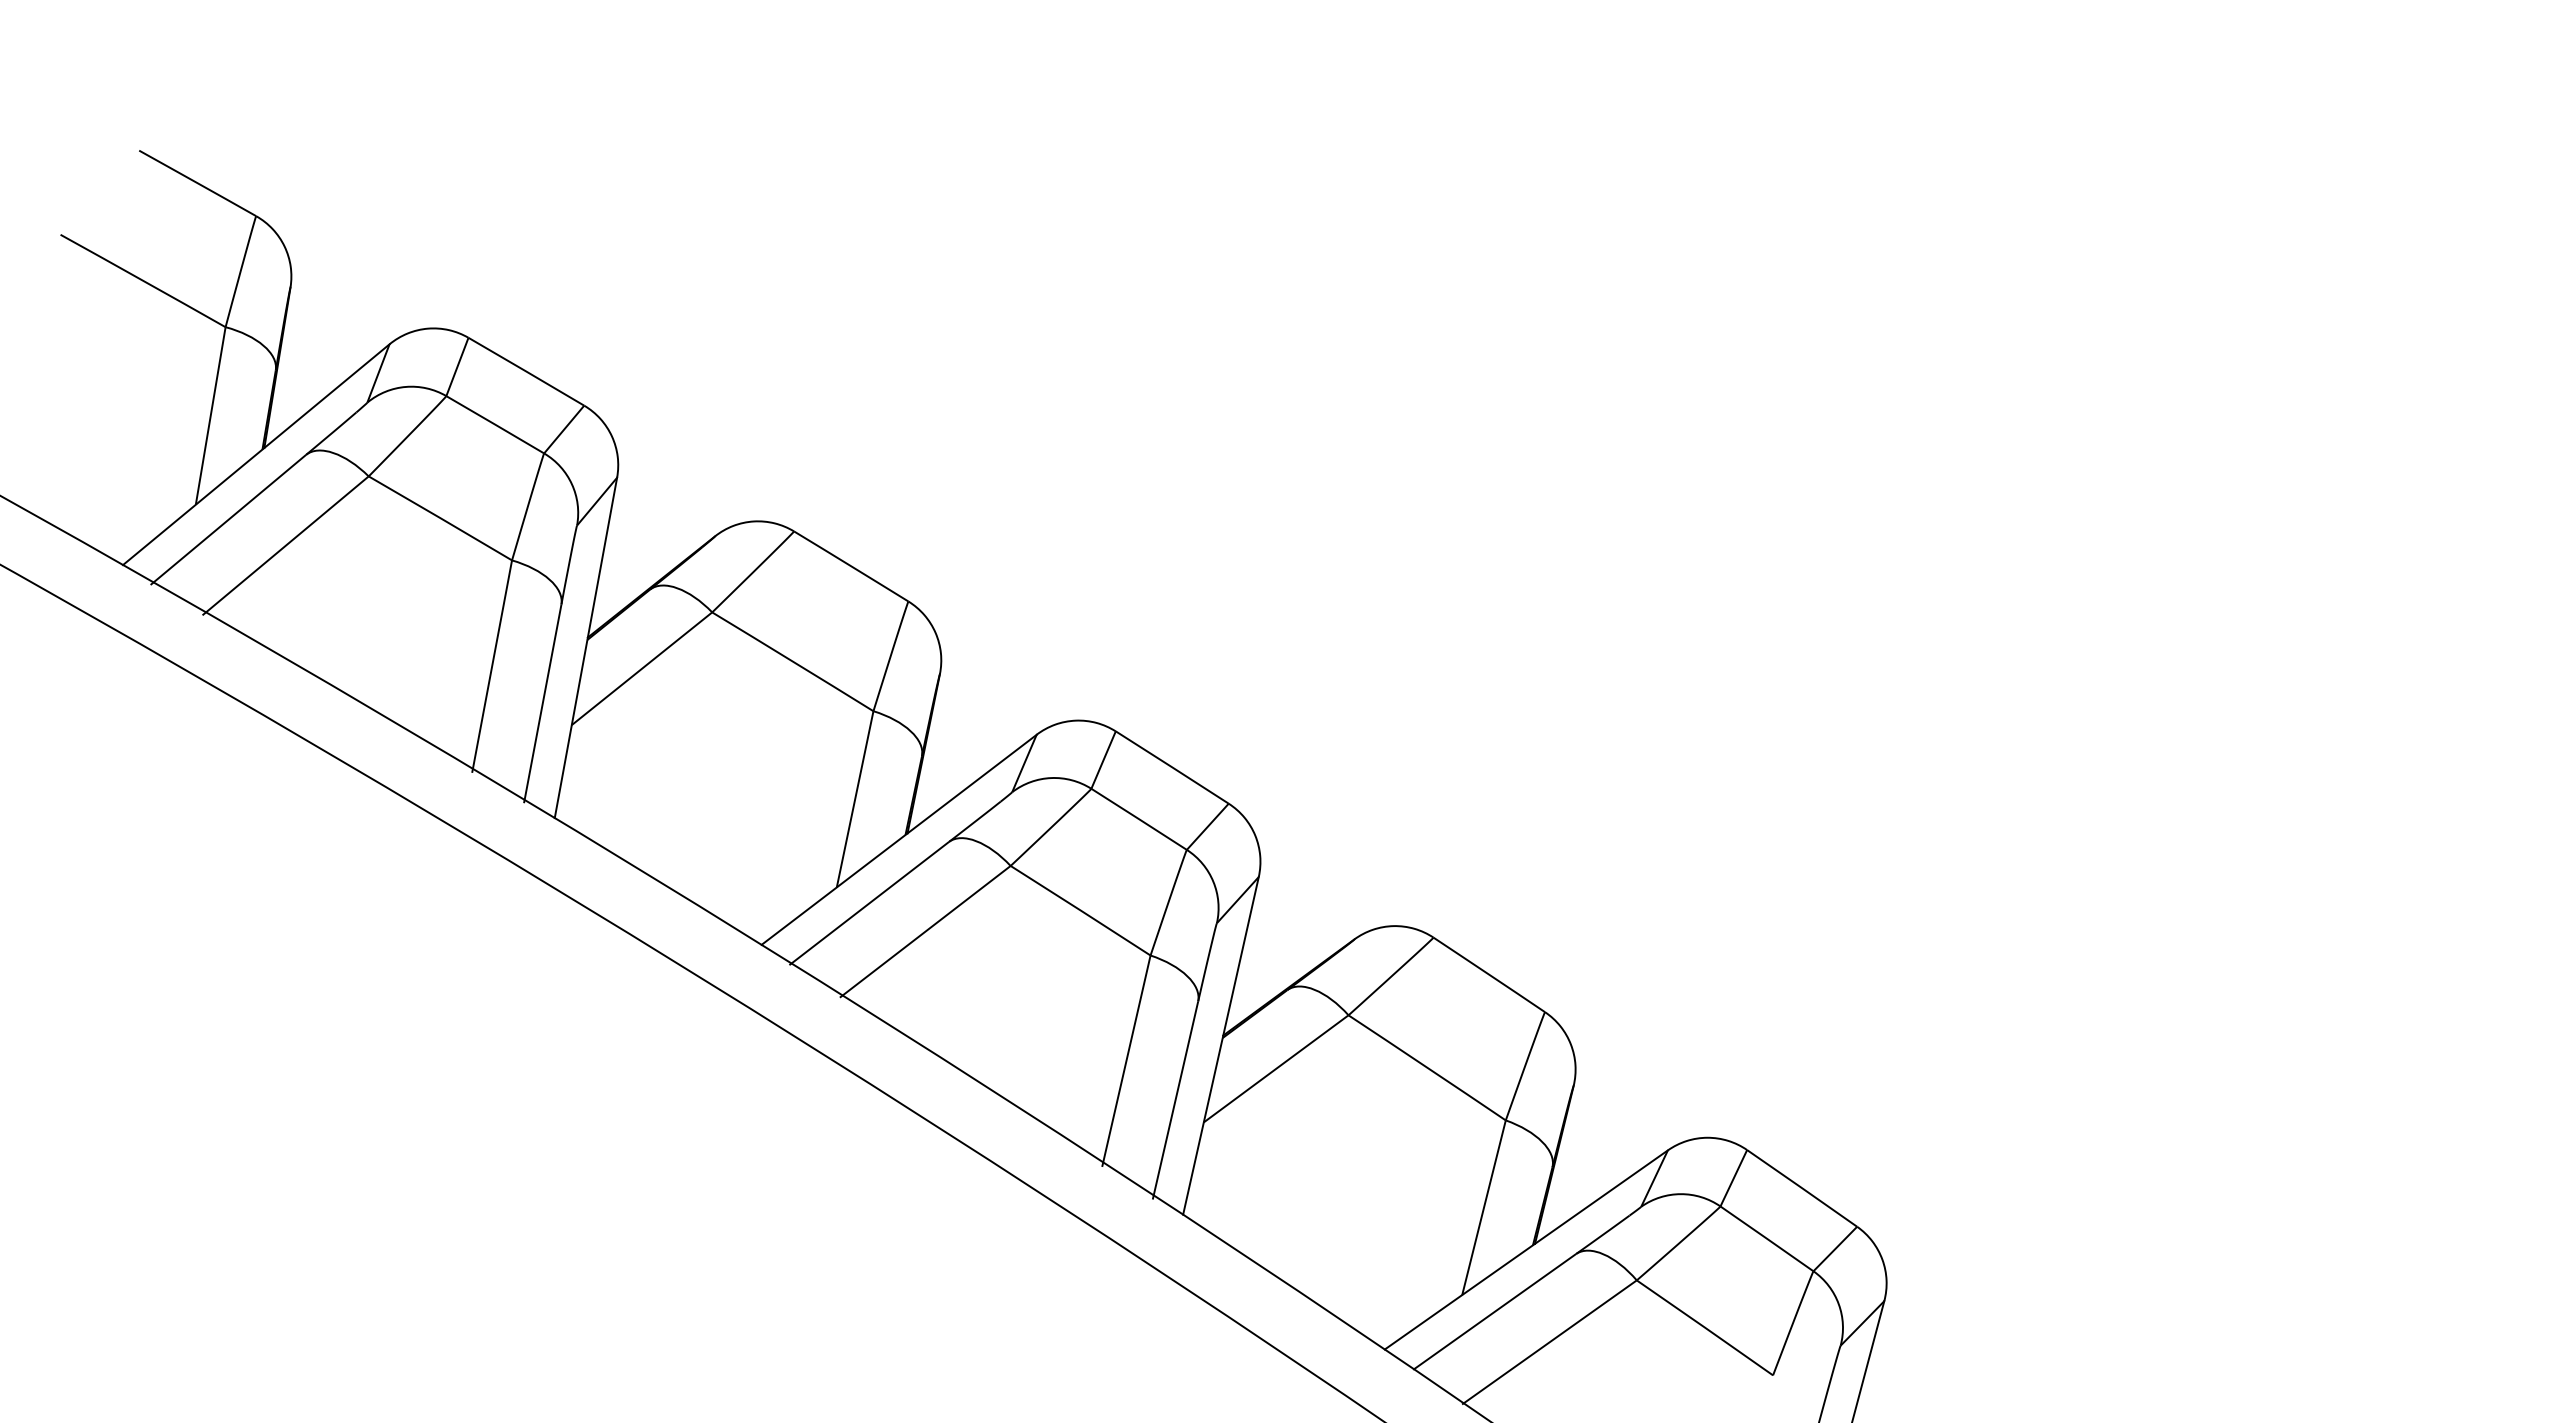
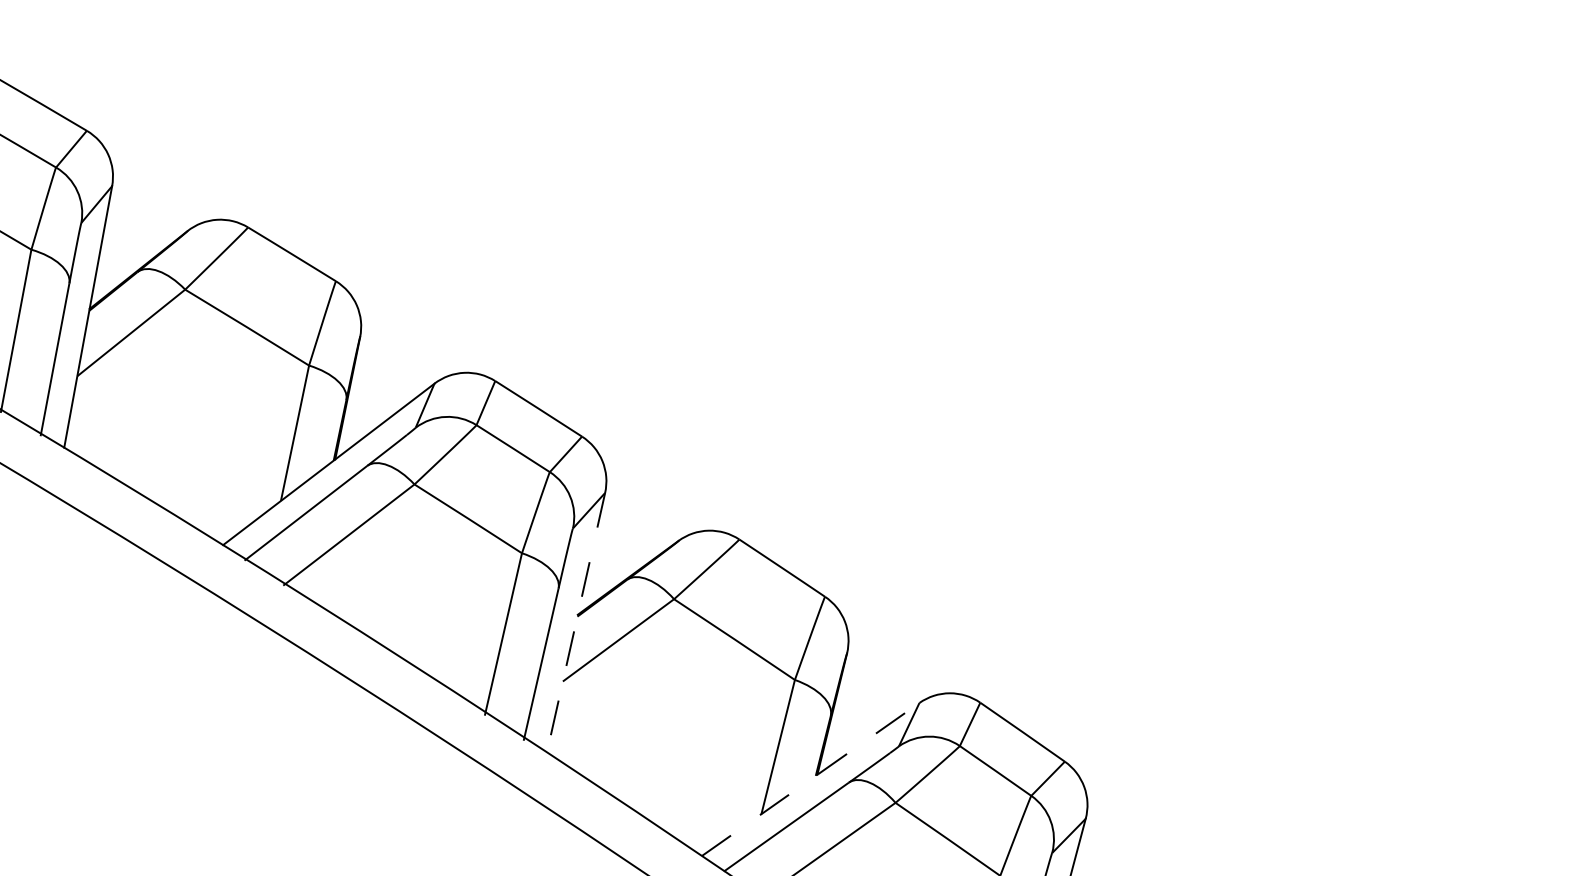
line: (1220, 1046) -> (575, 623), solid -> dashed
line: (1526, 1249) -> (810, 779), solid -> dashed

